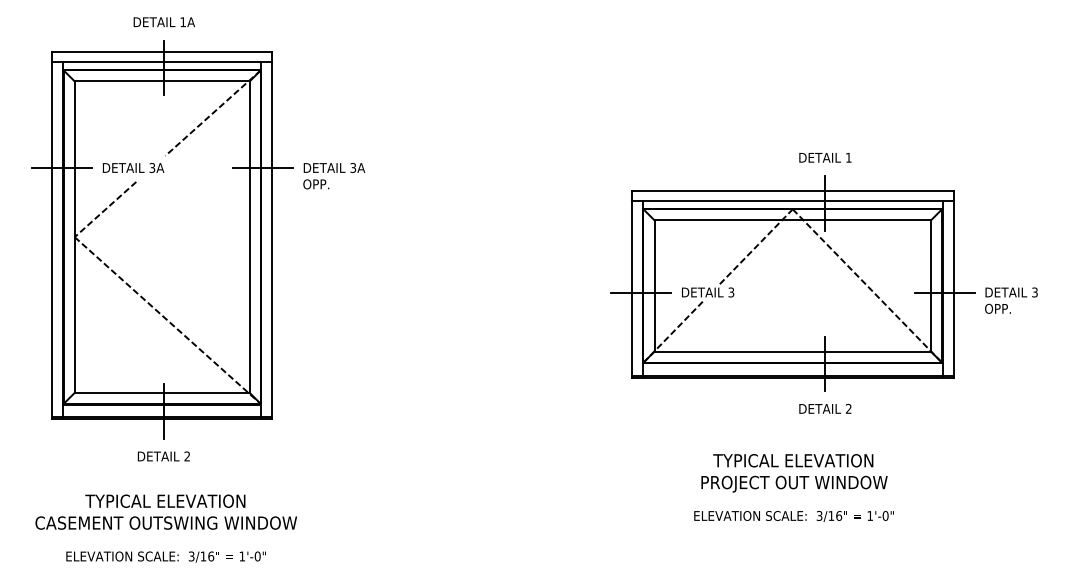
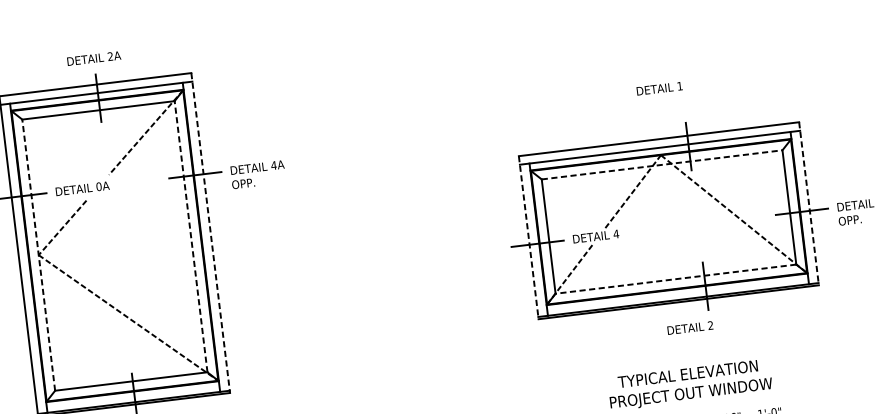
text: (182, 21) -> (109, 56), 1A -> 2A
text: (825, 157) -> (659, 88), moved
text: (152, 167) -> (99, 186), 3A -> 0A
text: (353, 167) -> (274, 165), 3A -> 4A
line: (793, 220) -> (662, 164), solid -> dashed
line: (272, 235) -> (210, 232), solid -> dashed
line: (74, 237) -> (38, 255), solid -> dashed
line: (249, 237) -> (190, 237), solid -> dashed
line: (631, 284) -> (528, 237), solid -> dashed
line: (953, 284) -> (808, 203), solid -> dashed
text: (731, 292) -> (616, 234), 3 -> 4
line: (792, 351) -> (675, 279), solid -> dashed
text: (825, 408) -> (690, 327), moved

